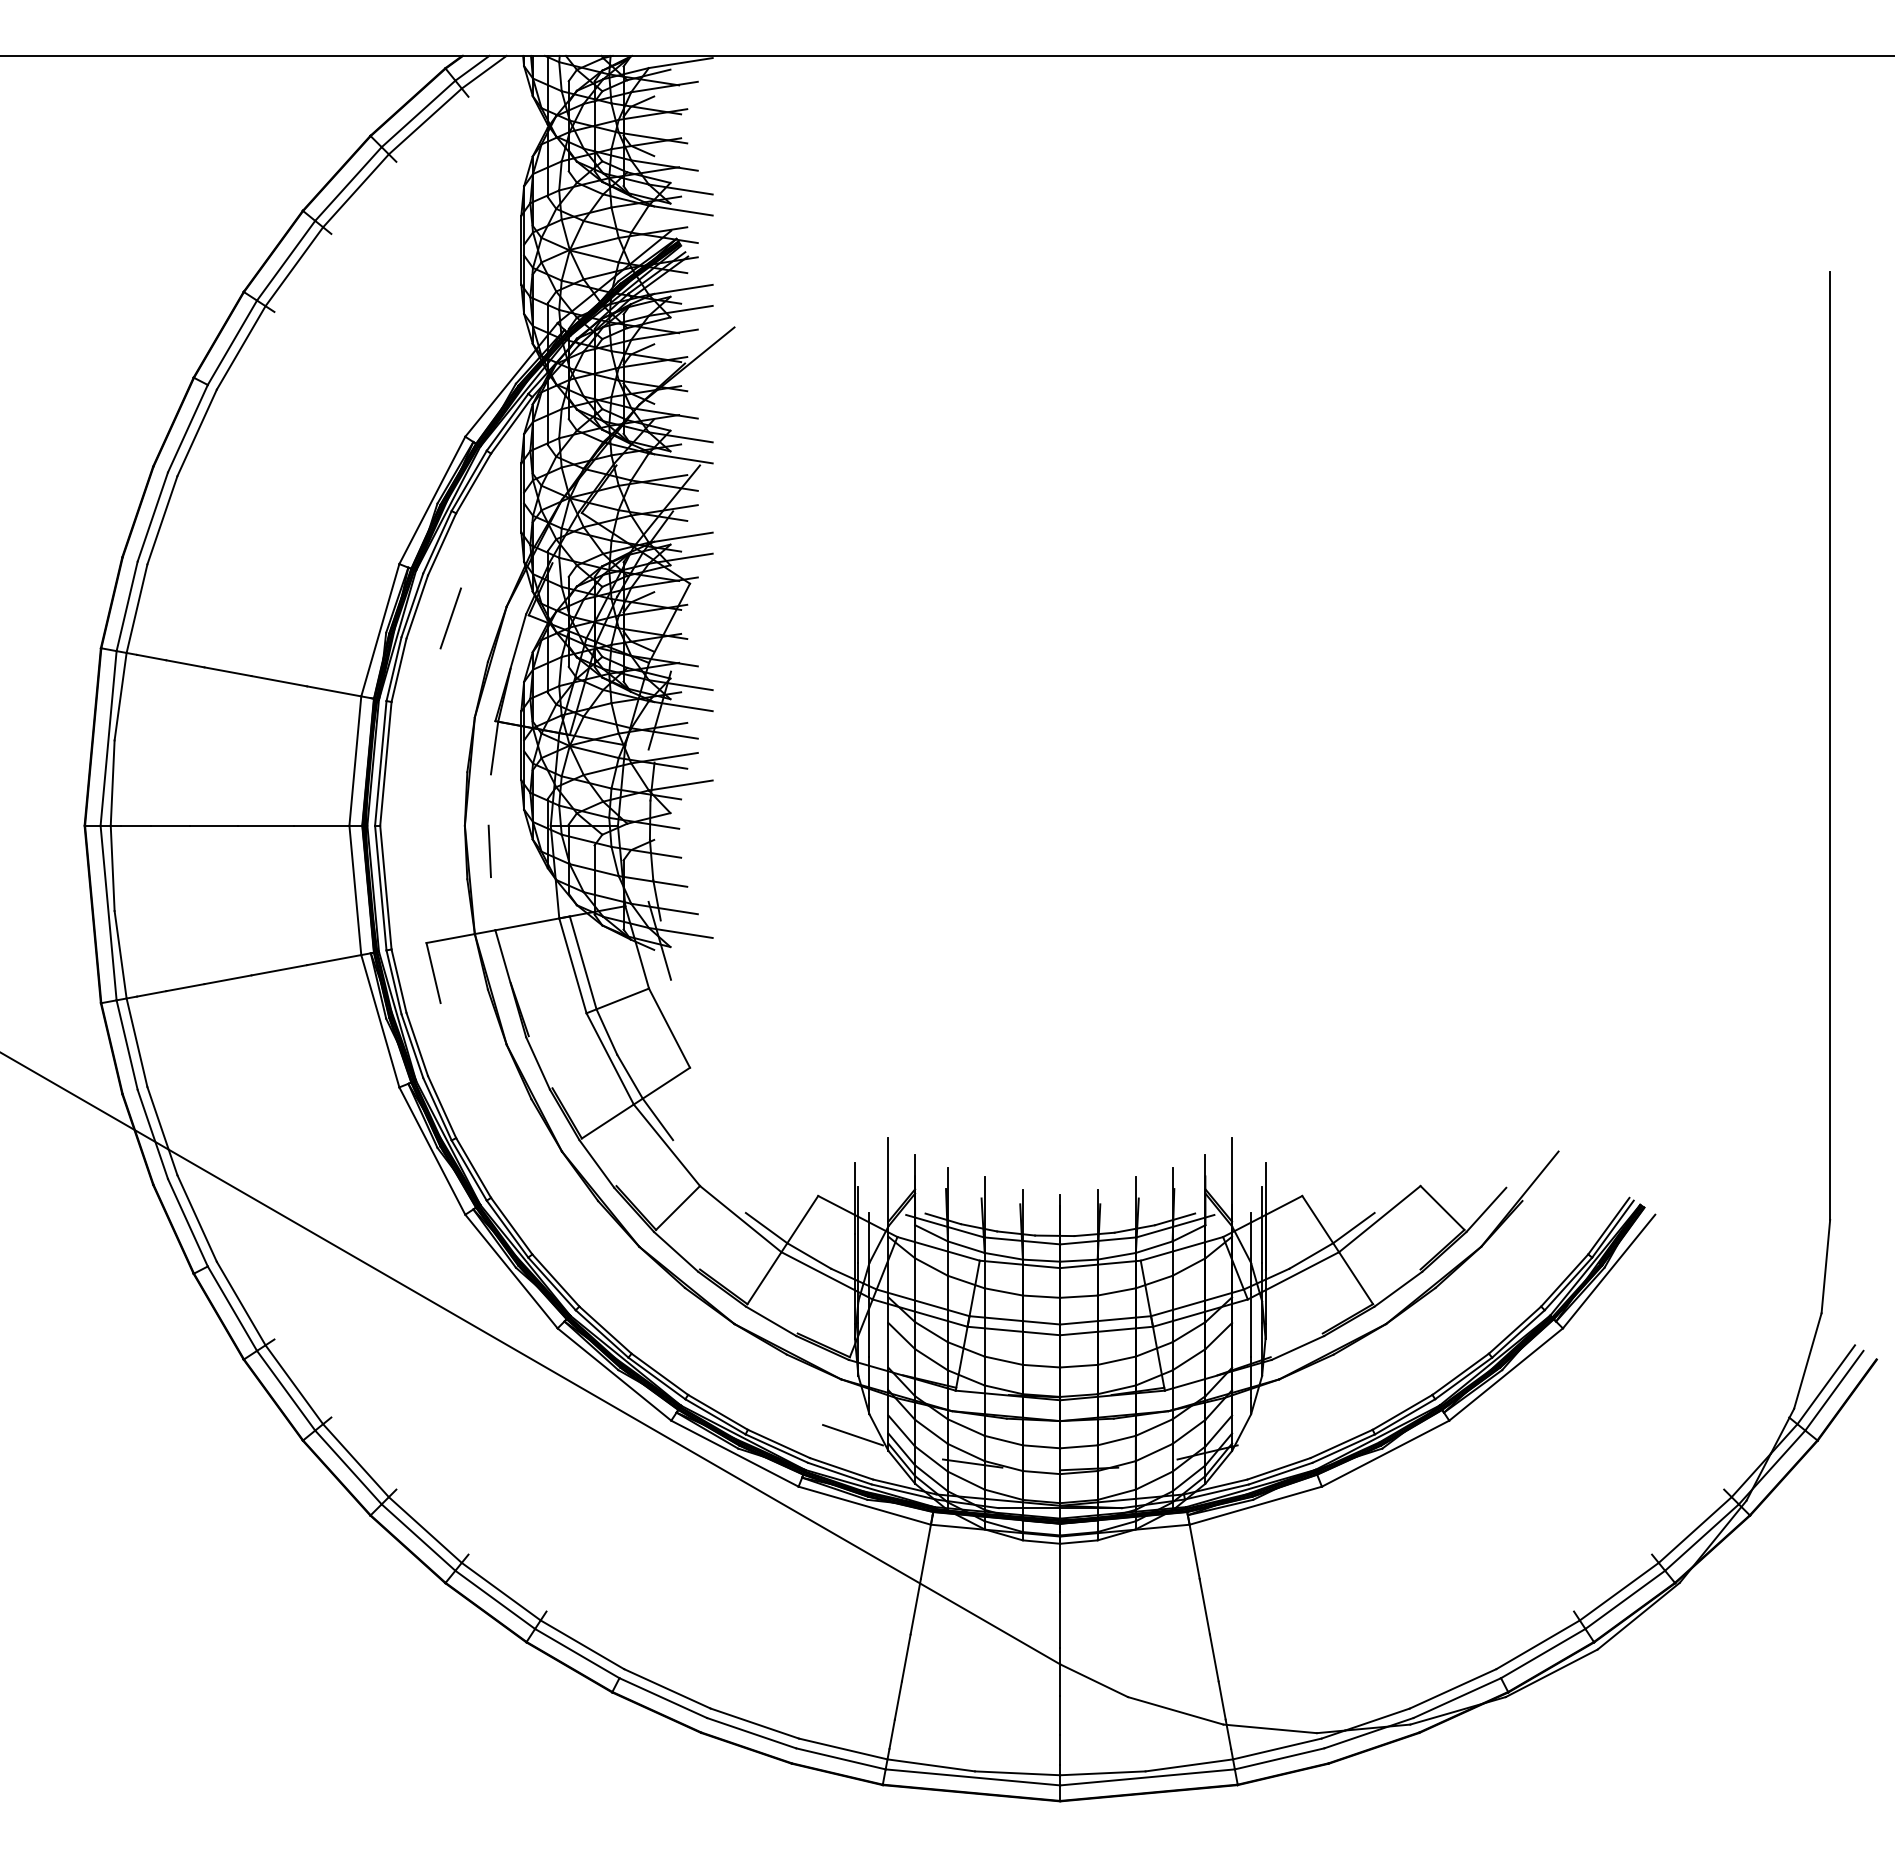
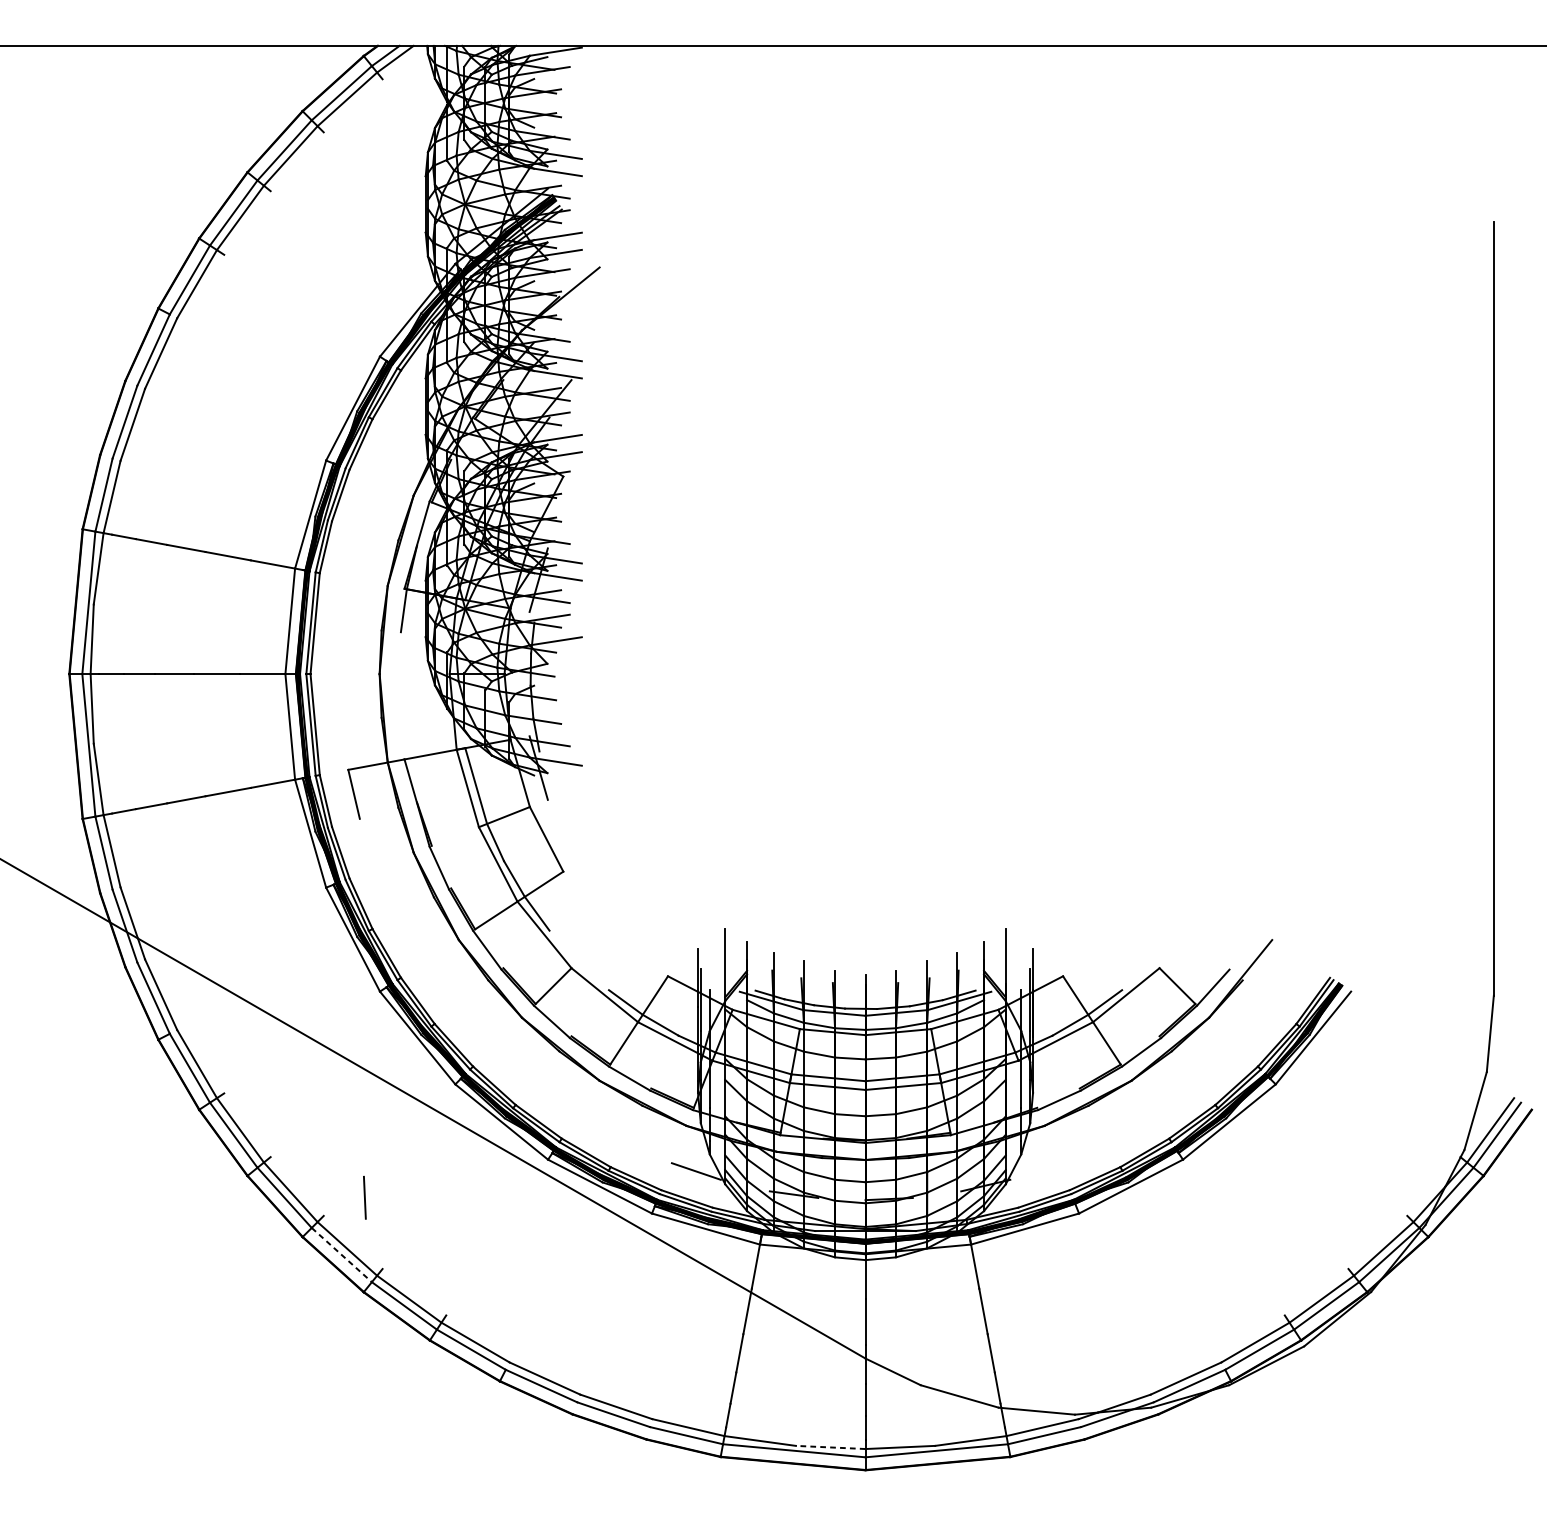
line: (450, 618) -> (367, 505), removed
line: (489, 850) -> (364, 1197), moved
line: (418, 1537) -> (341, 1255), solid -> dashed
line: (1017, 1773) -> (830, 1447), solid -> dashed

